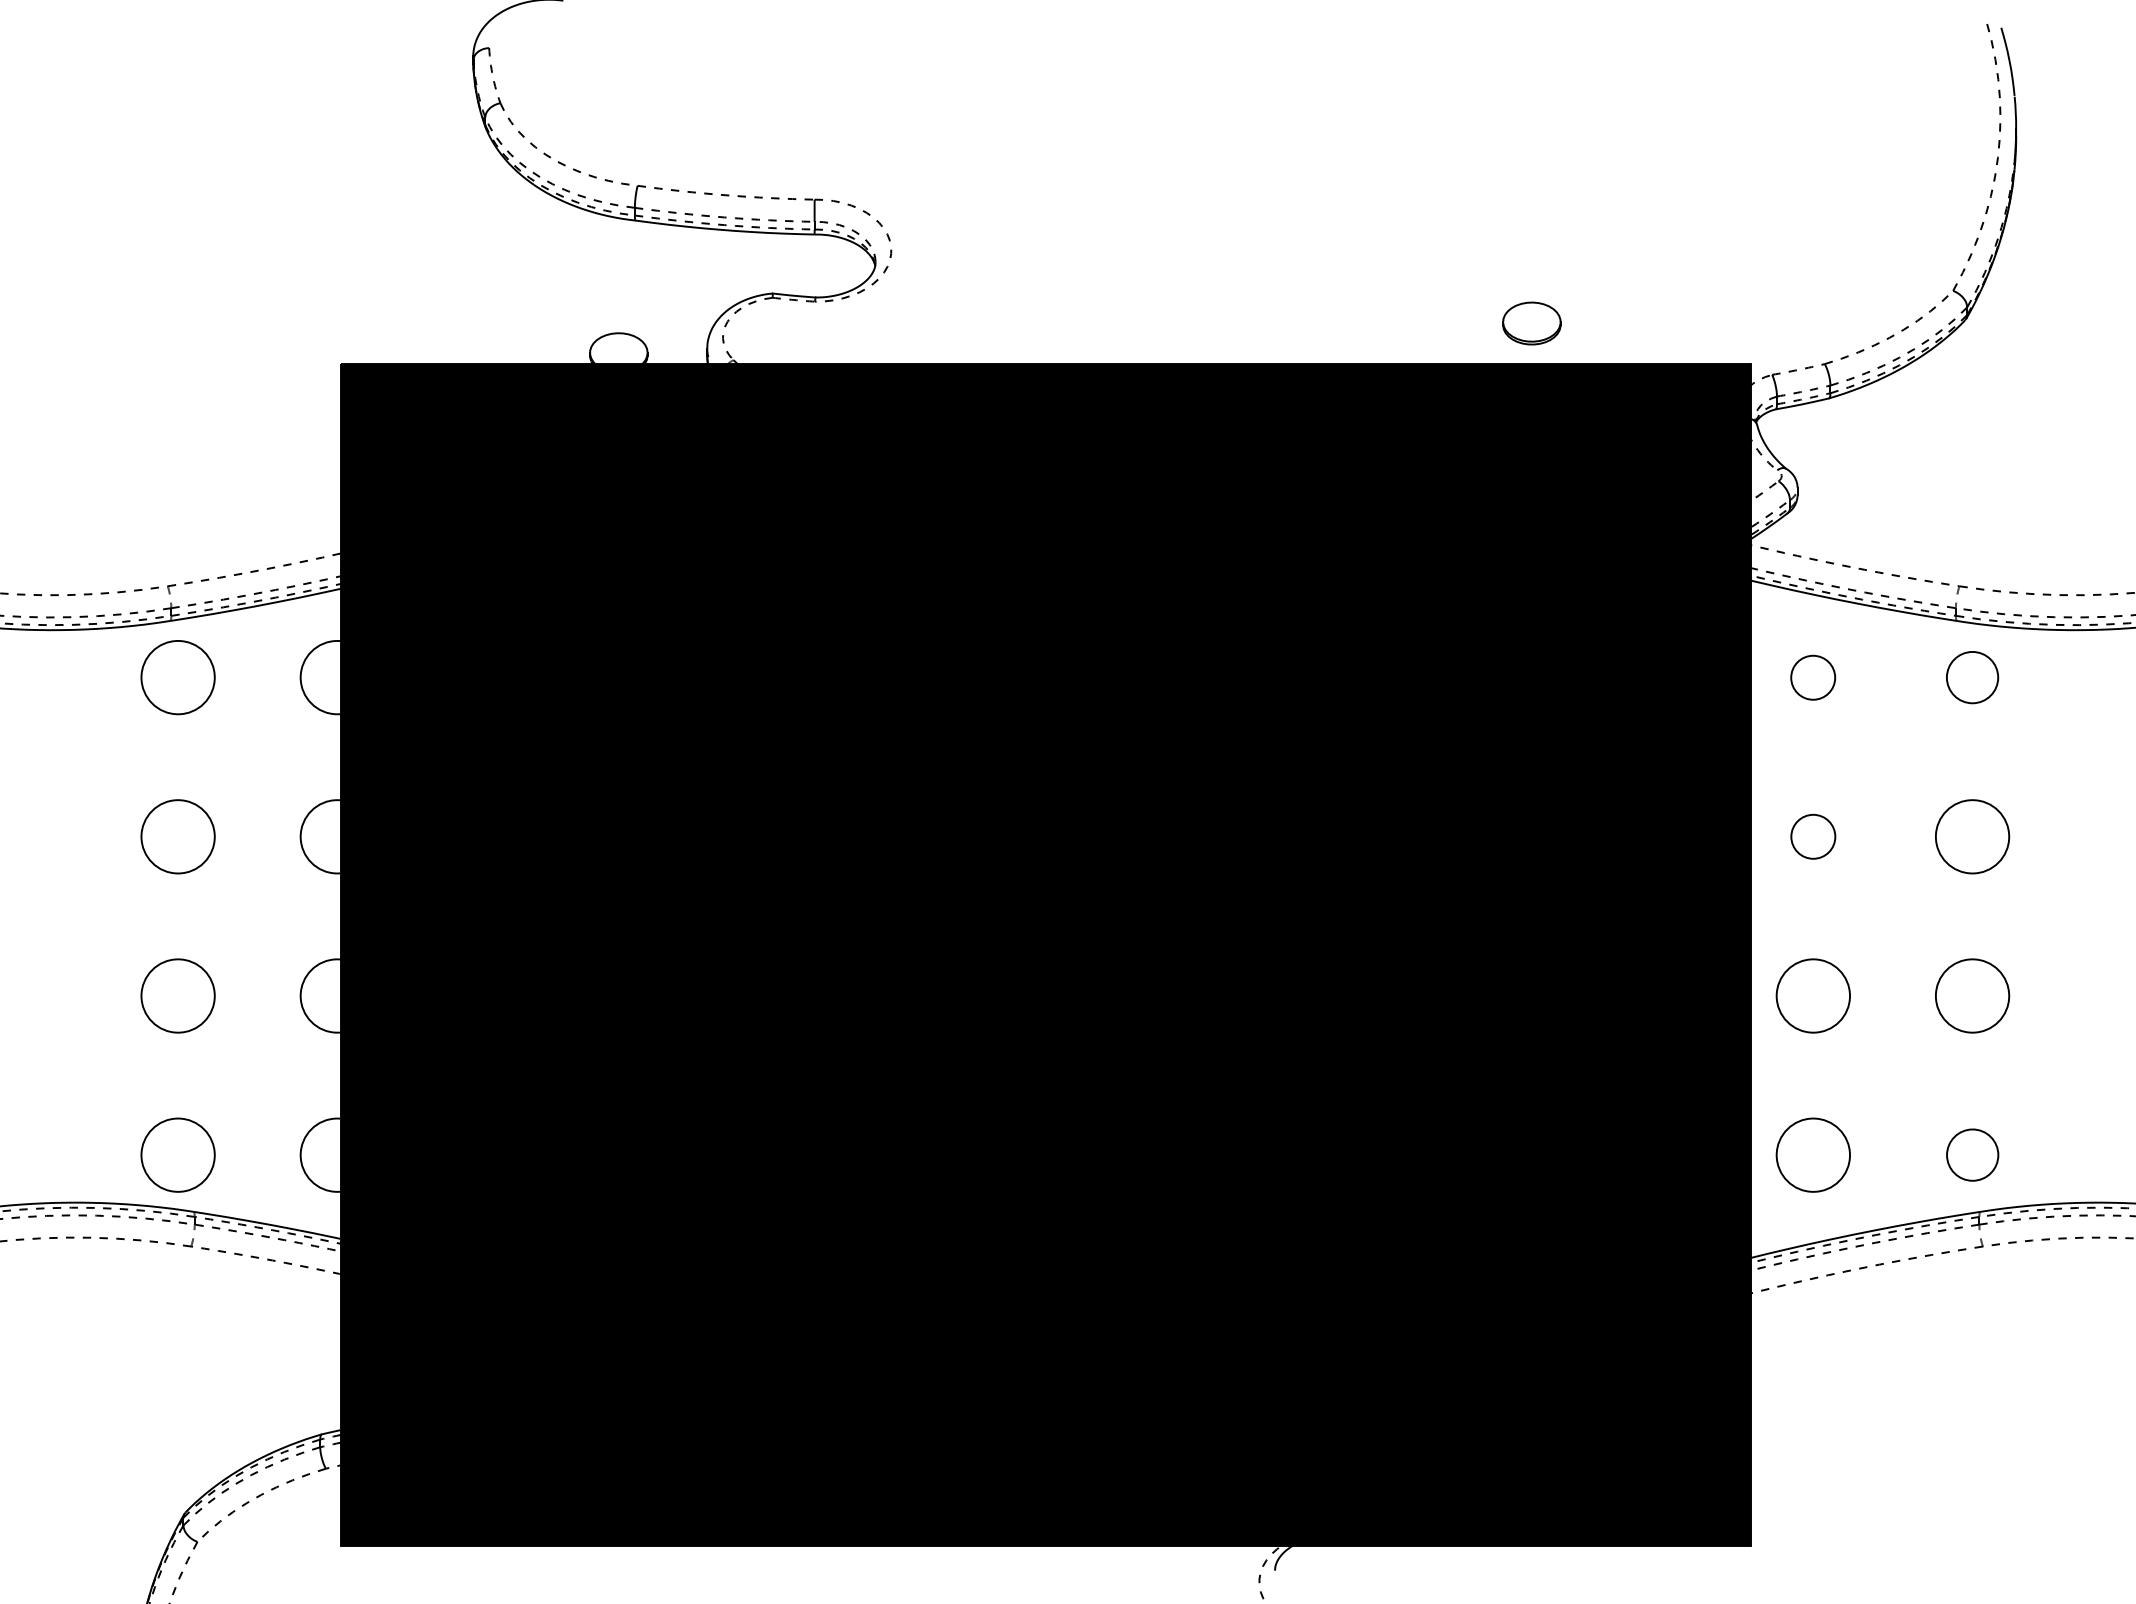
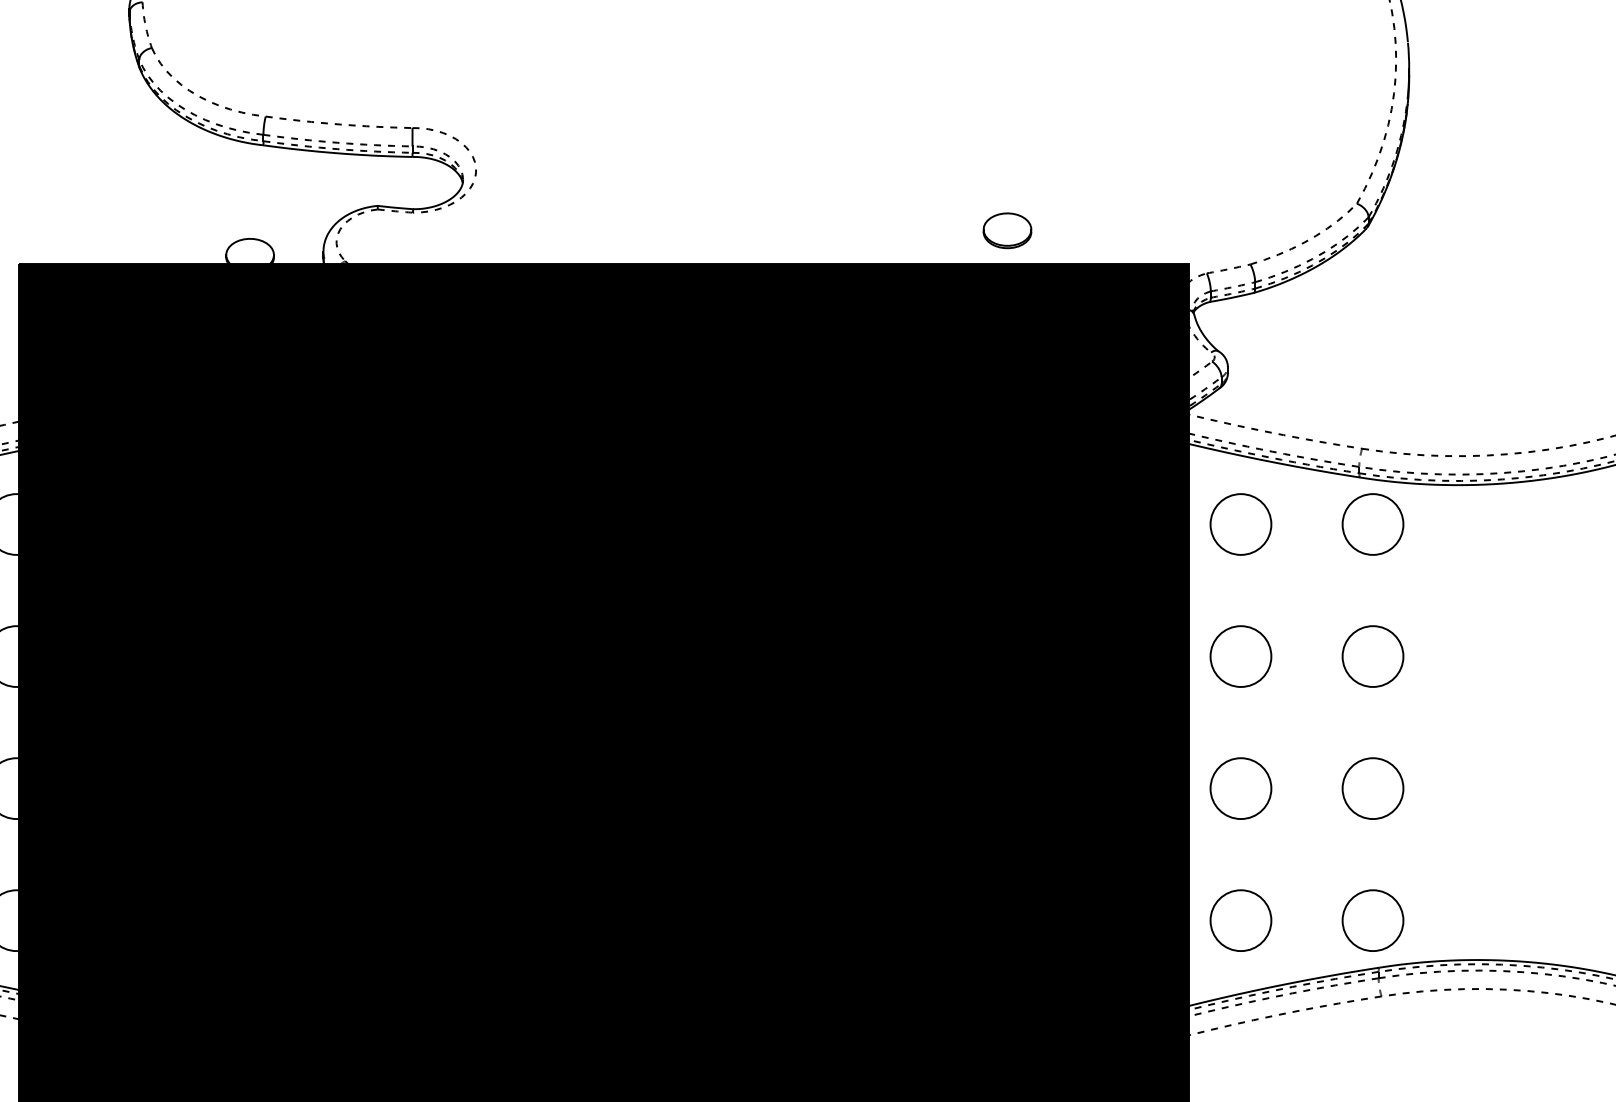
circle: (1812, 677) -> (1240, 524), size x1.67
circle: (1972, 677) -> (1372, 524), size x1.43
circle: (1813, 836) -> (1241, 656), size x1.67
circle: (1972, 1154) -> (1372, 920), size x1.43

